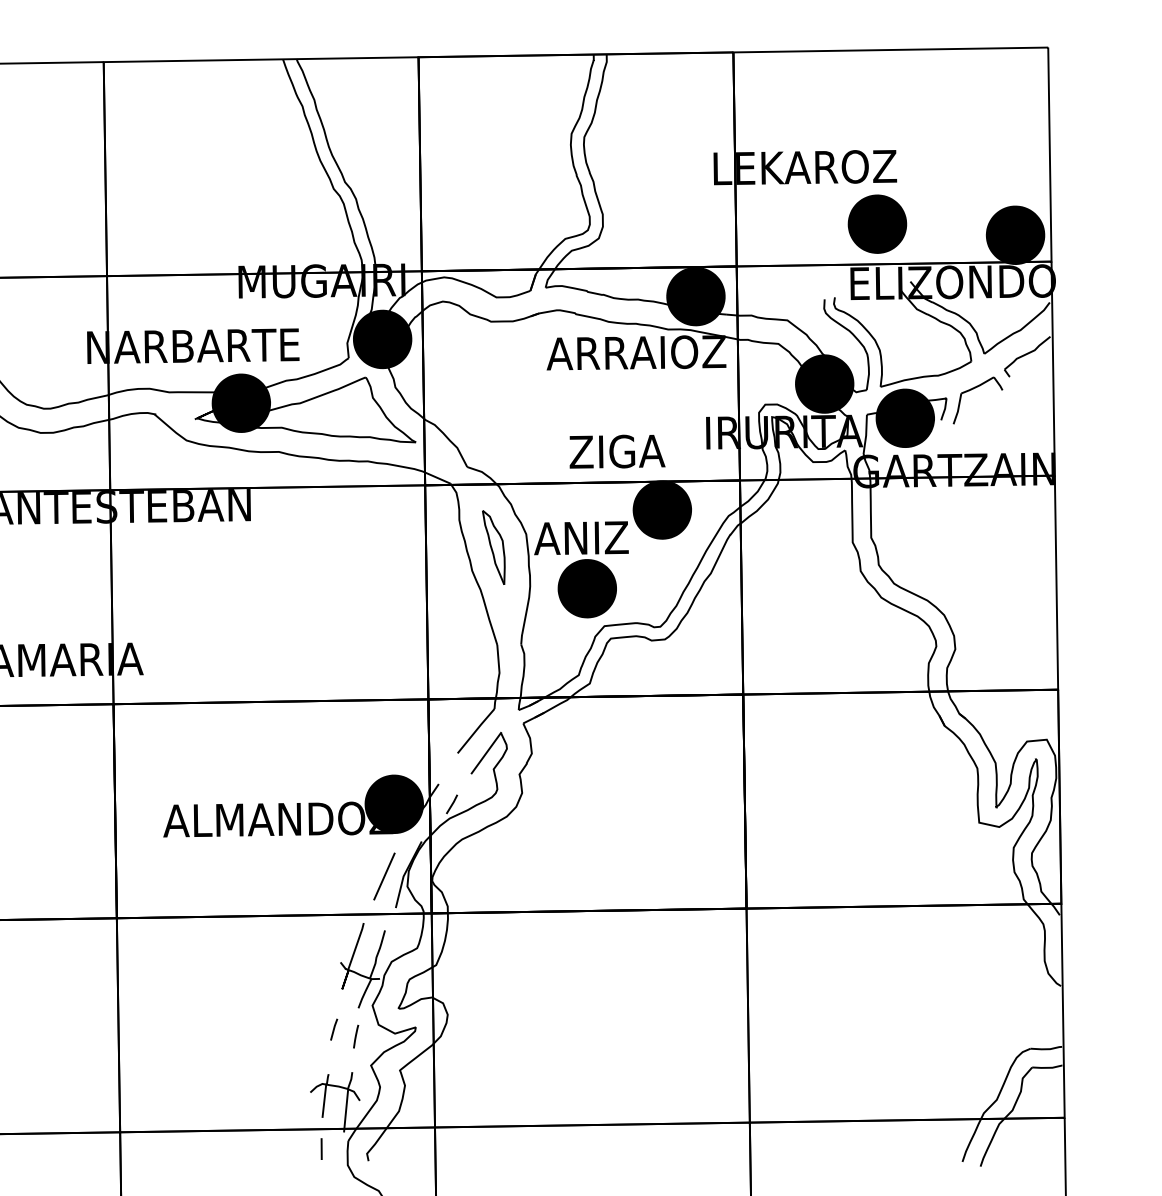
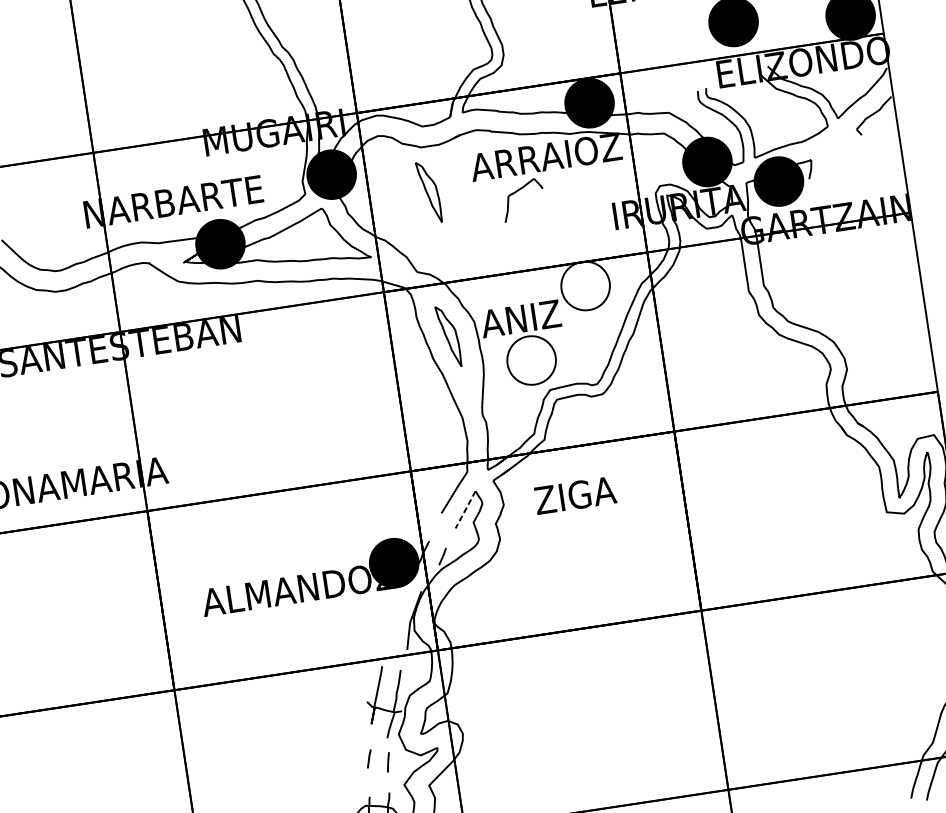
part: (493, 375) -> (428, 192), added
part: (971, 390) -> (516, 192), moved
text: (617, 451) -> (575, 495), moved
fill: (662, 509) -> (585, 285), removed
fill: (587, 588) -> (531, 360), removed
line: (486, 753) -> (465, 510), solid -> dashed
line: (384, 876) -> (394, 624), removed

